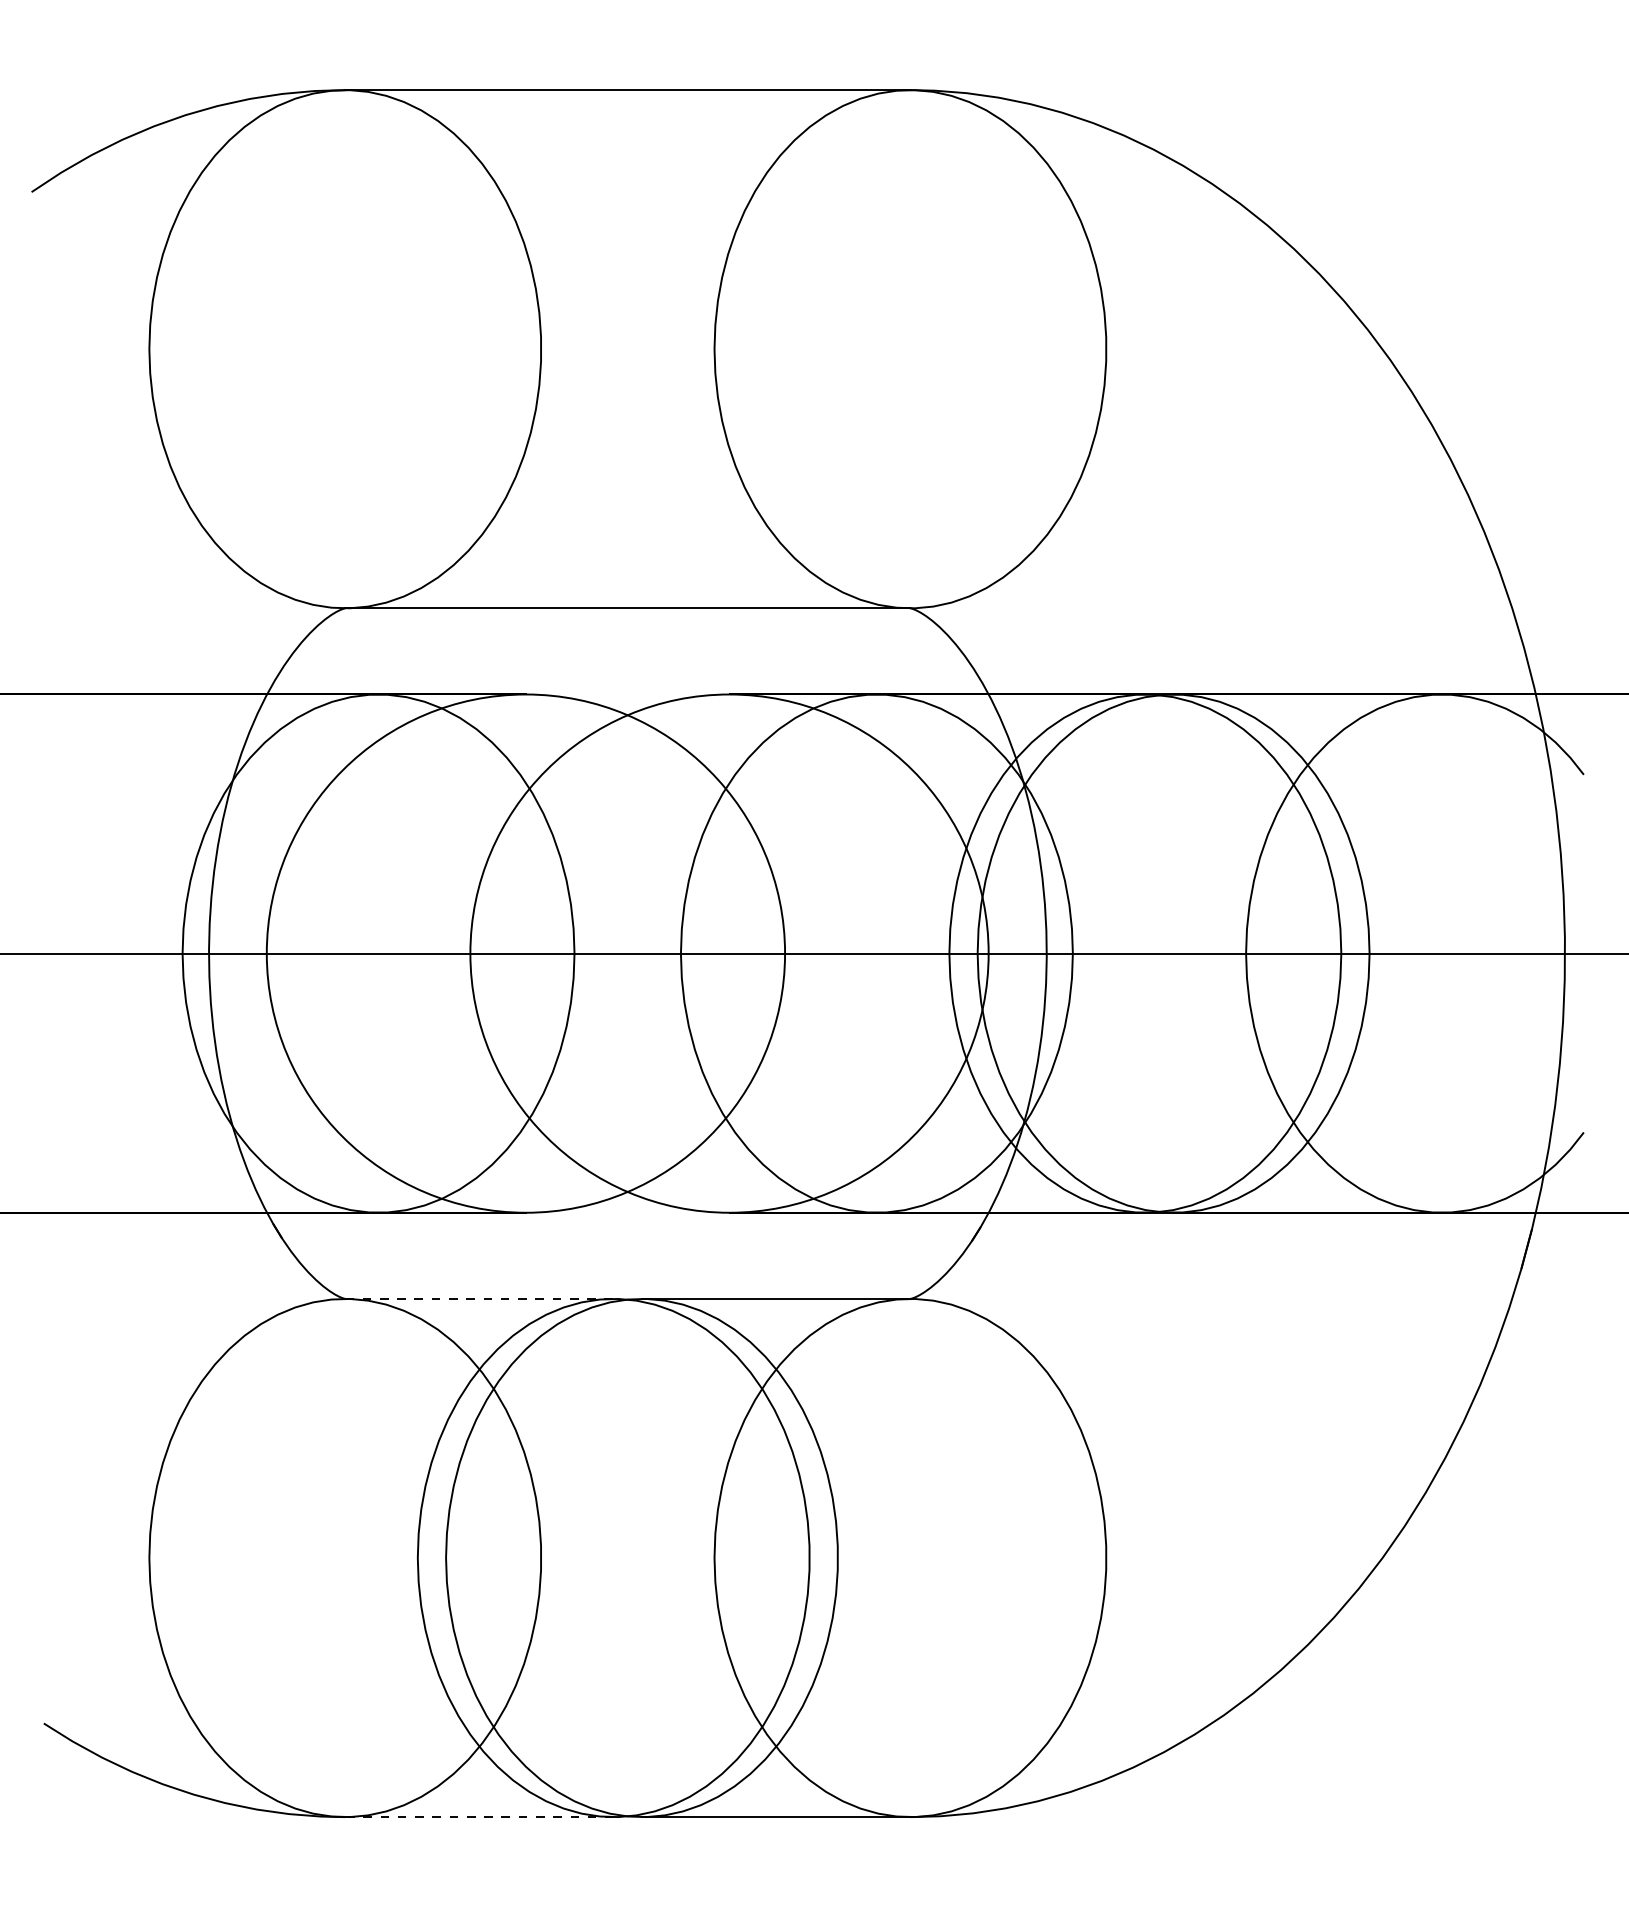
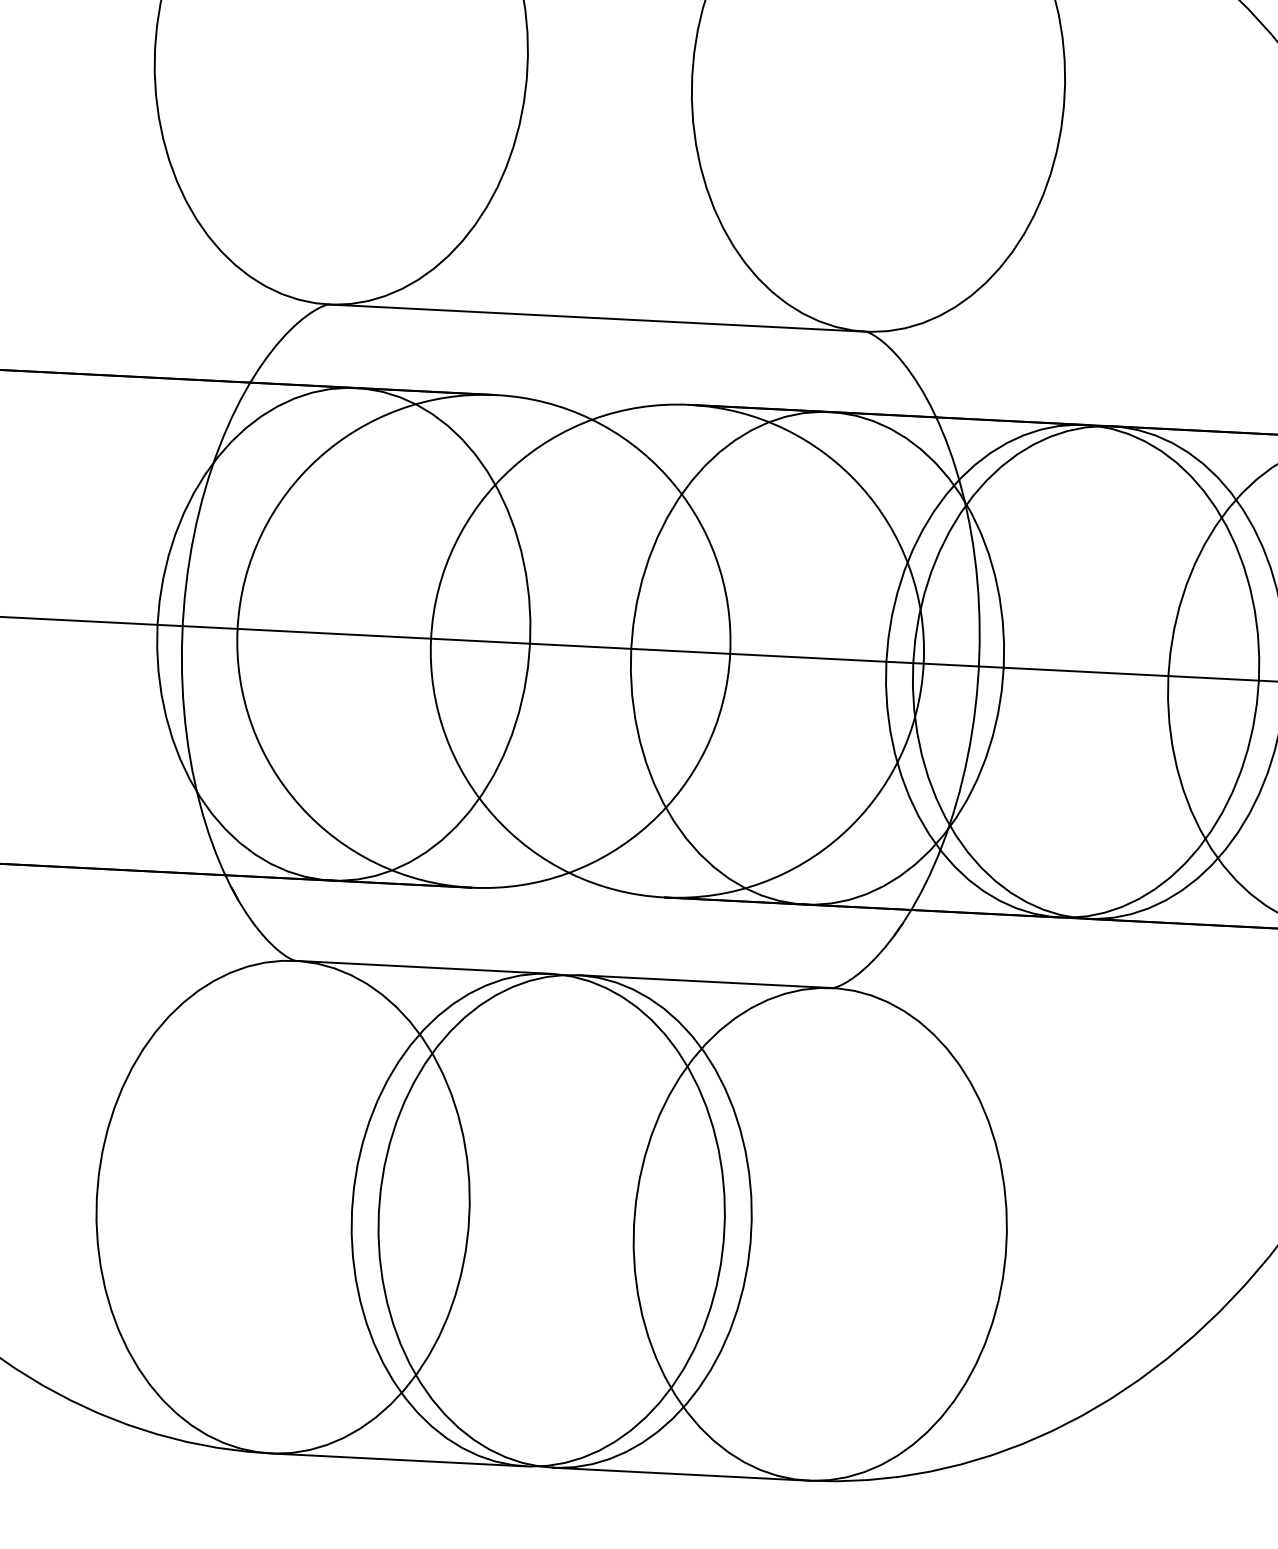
line: (480, 1298) -> (424, 967), dashed -> solid
line: (479, 1817) -> (398, 1460), dashed -> solid

